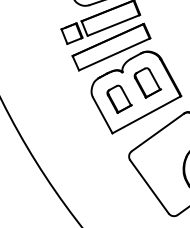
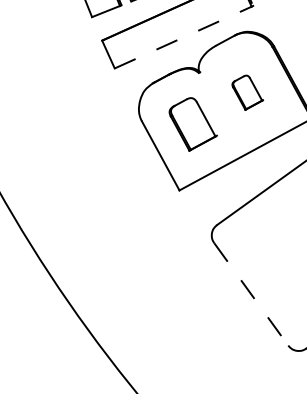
line: (114, 54) -> (183, 37), solid -> dashed
part: (147, 82) -> (247, 91), size x0.6
line: (149, 186) -> (251, 293), solid -> dashed

